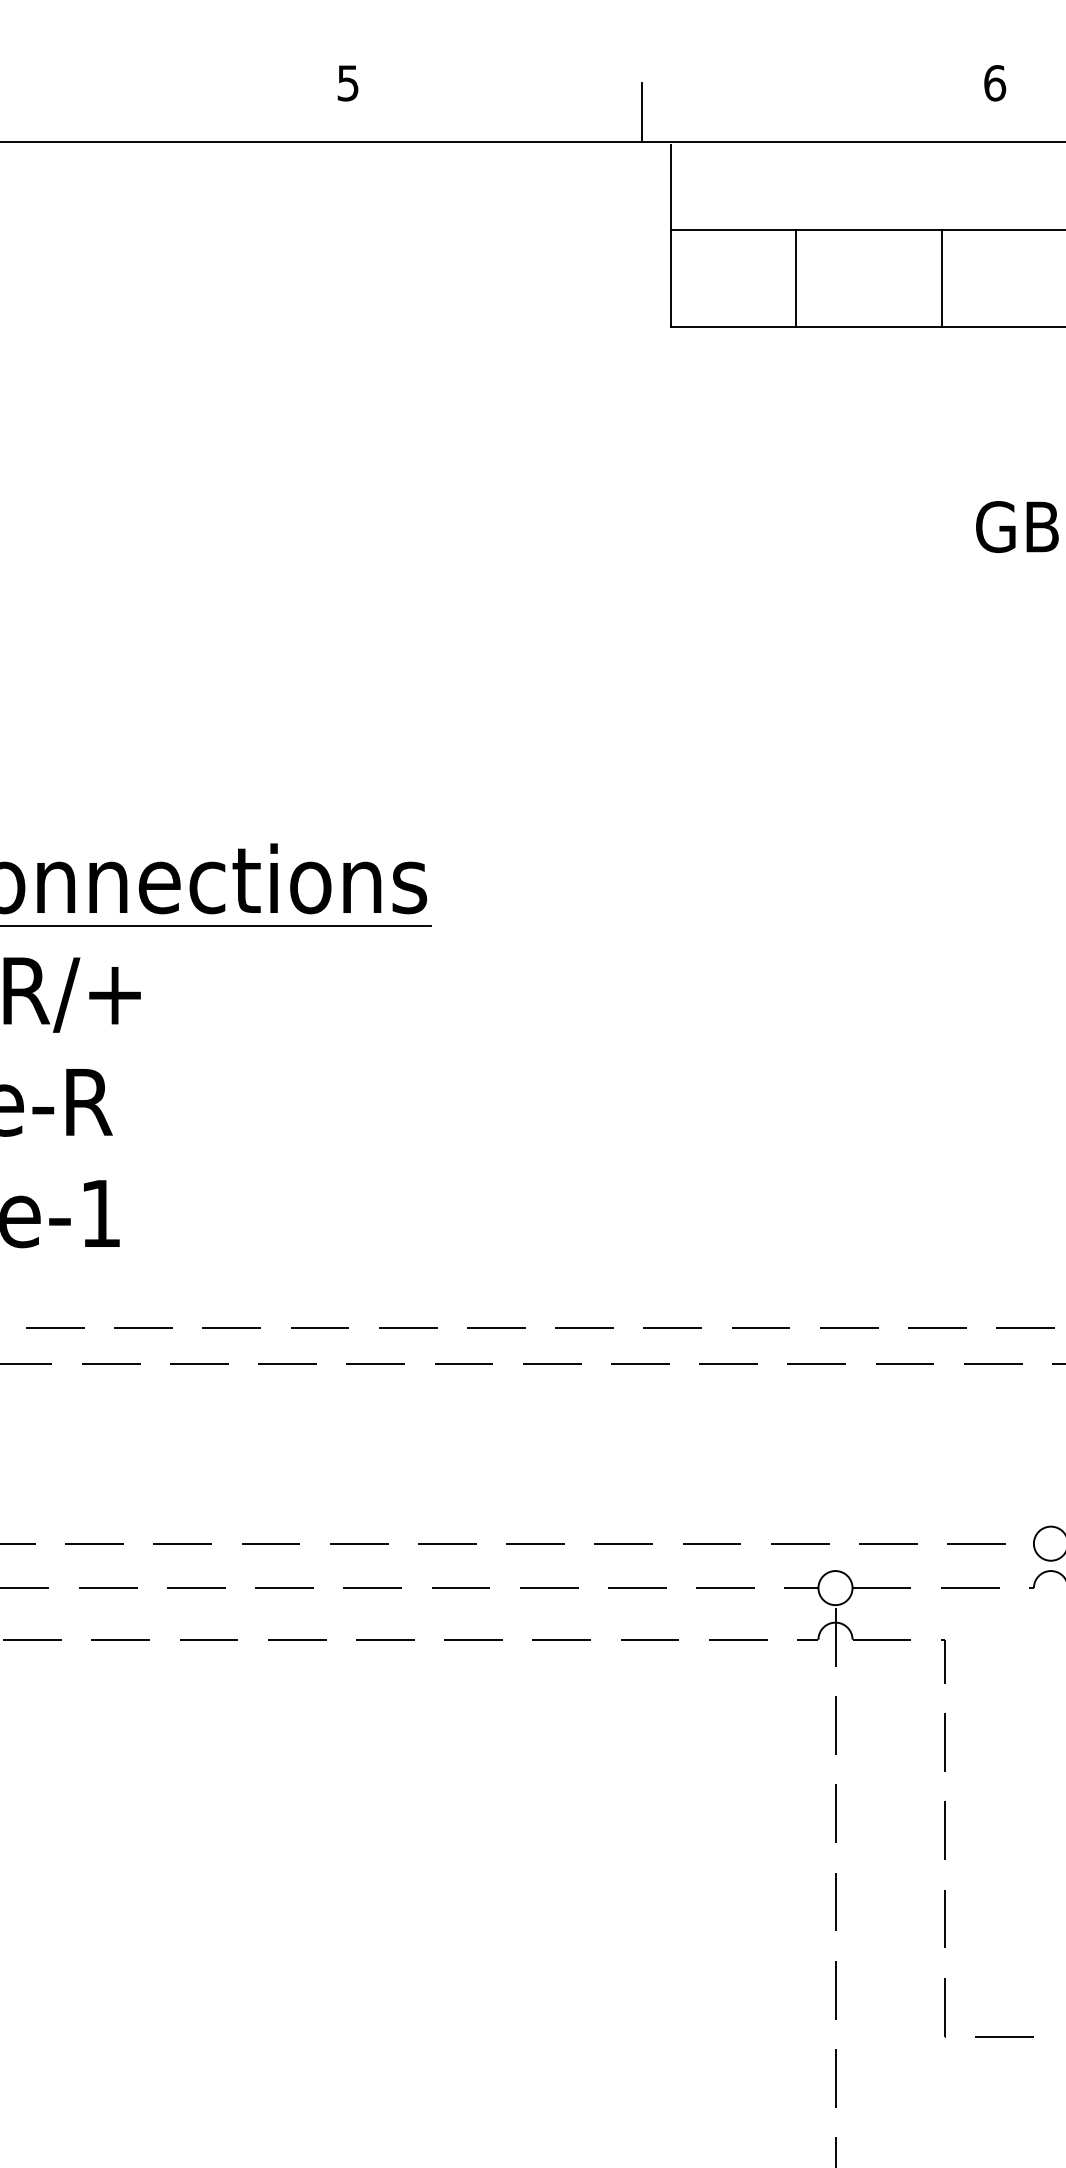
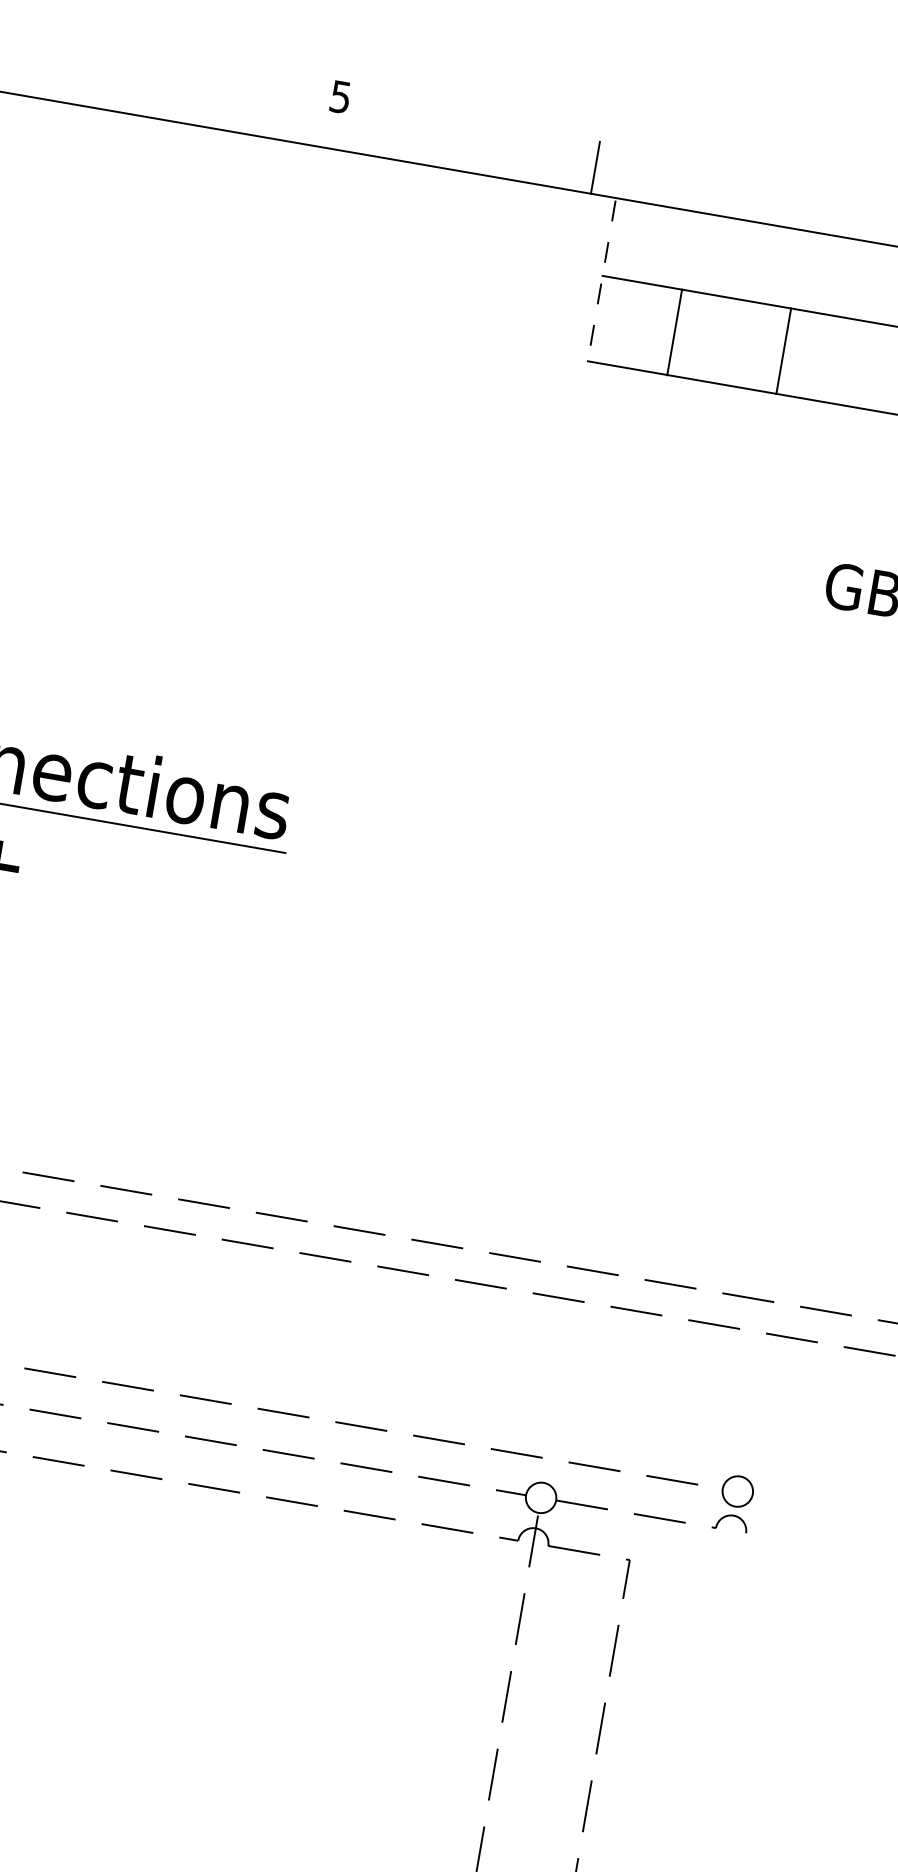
line: (670, 236) -> (601, 281), solid -> dashed
line: (795, 278) -> (674, 331), moved
line: (941, 278) -> (783, 350), moved

